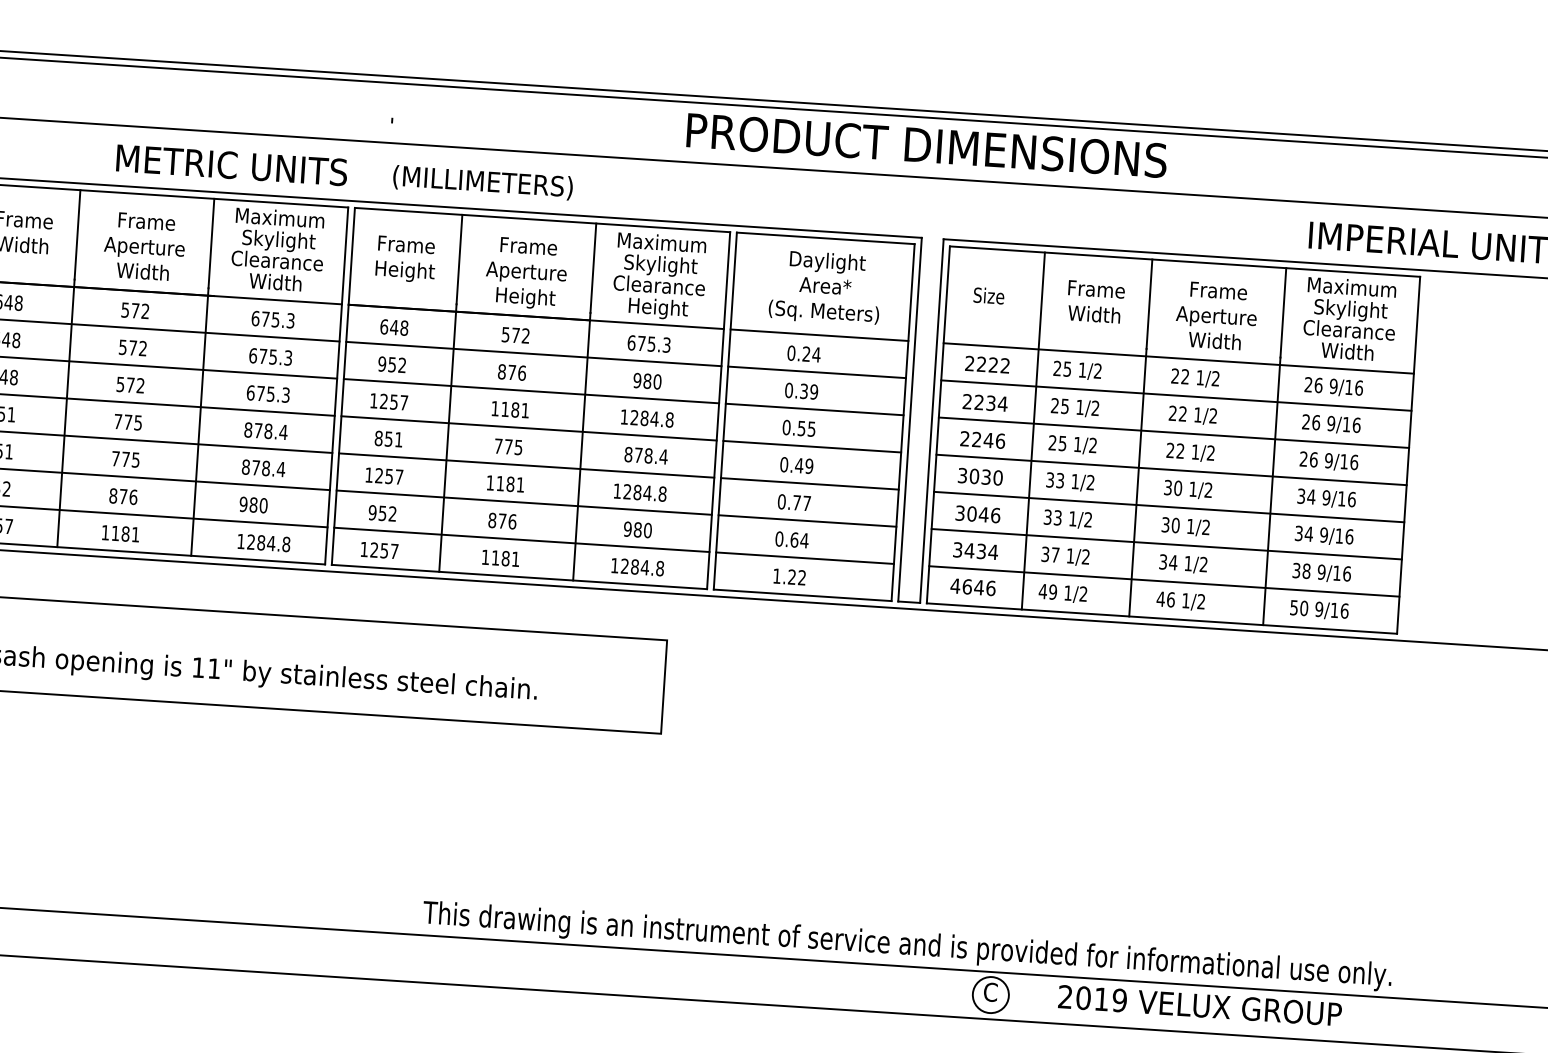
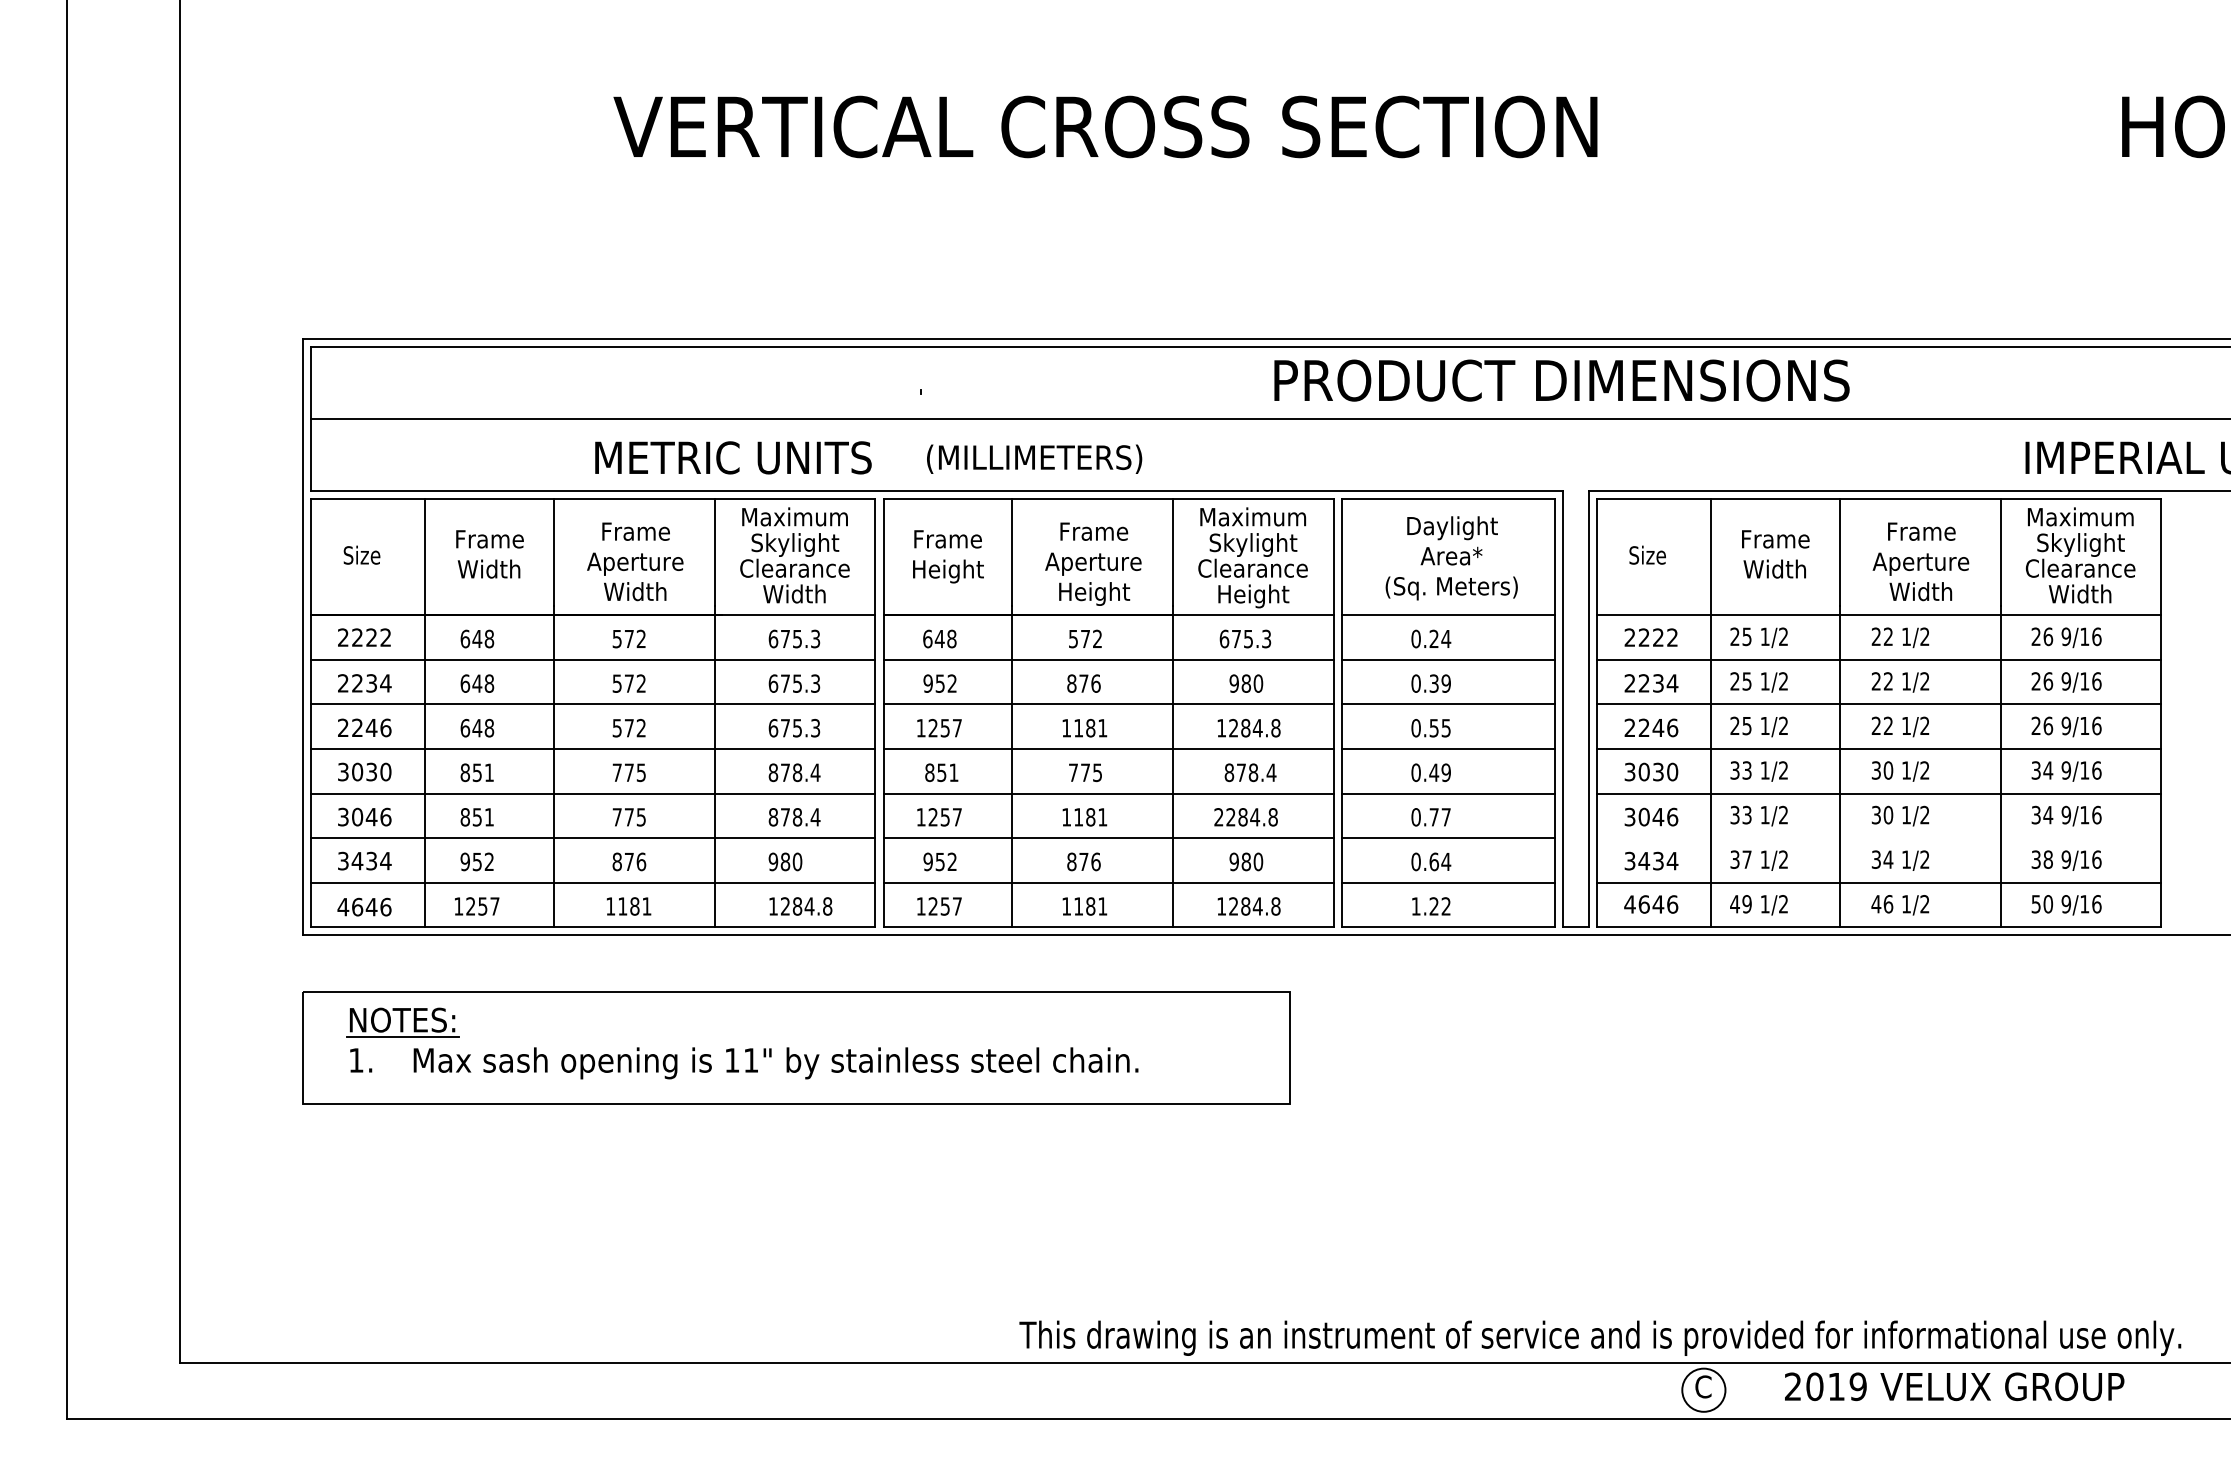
text: (617, 491) -> (1218, 817), 1284.8 -> 2284.8
line: (1167, 544) -> (1879, 838), removed

